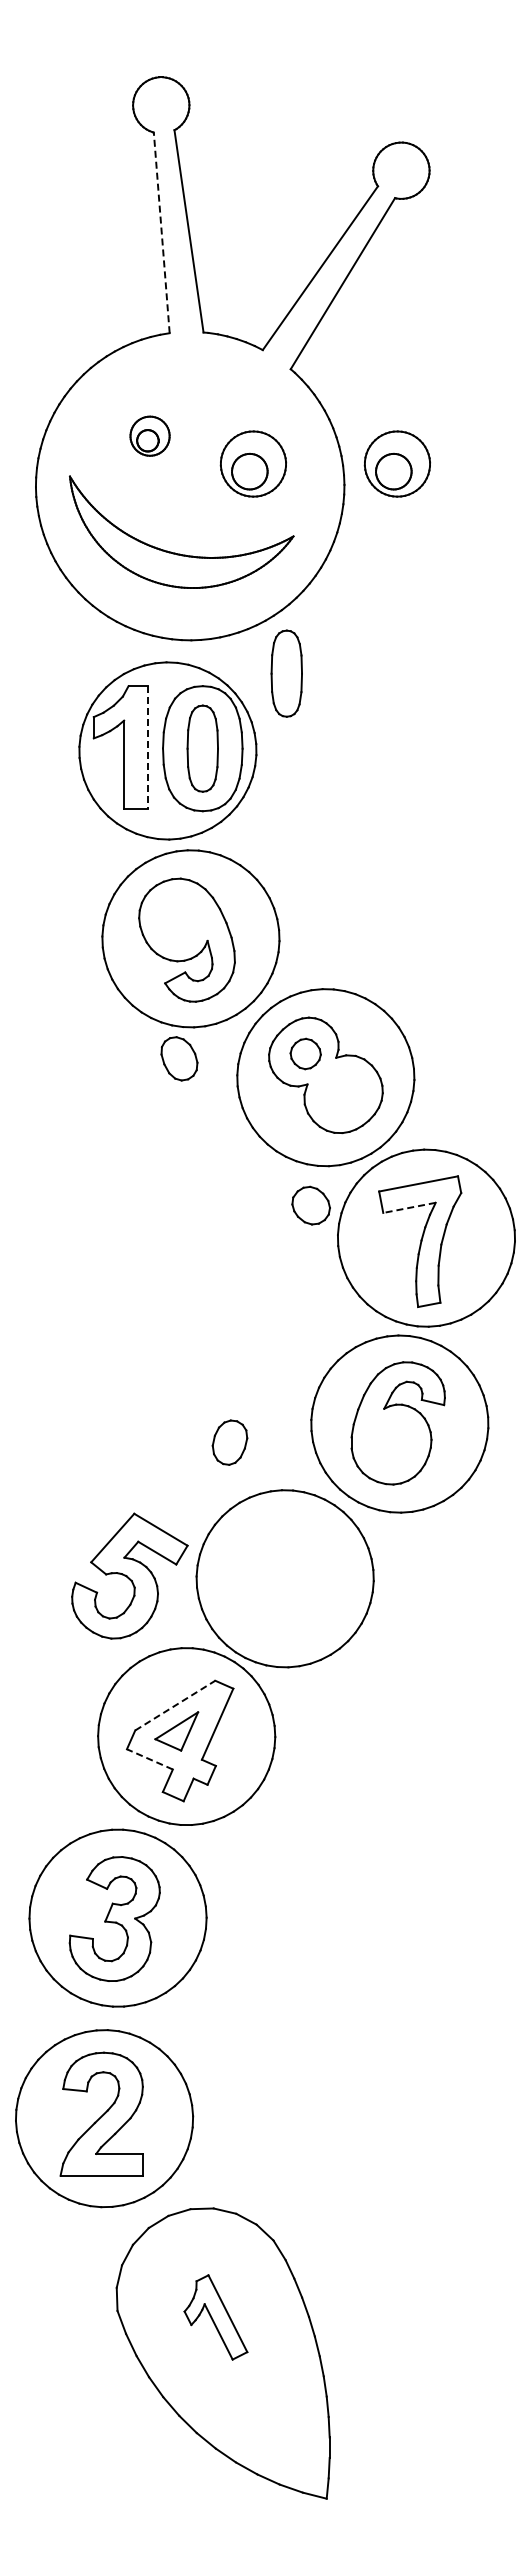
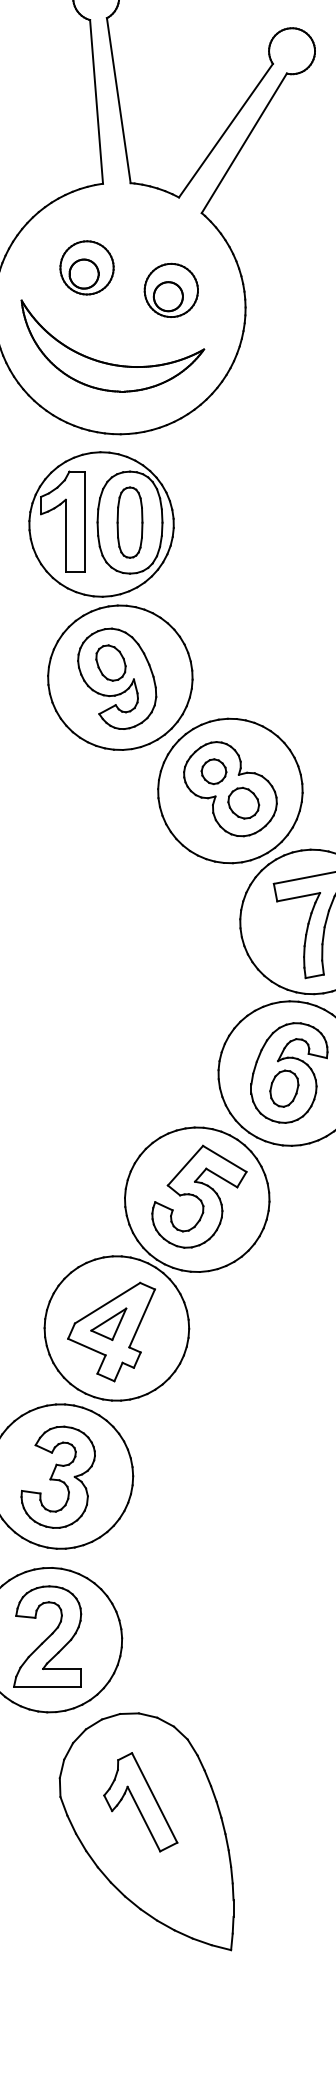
line: (161, 232) -> (96, 101), dashed -> solid
part: (149, 435) -> (86, 267), size x1.67
part: (396, 463) -> (288, 290), removed
part: (286, 673) -> (198, 461), removed
line: (147, 748) -> (84, 522), dashed -> solid
part: (179, 1058) -> (111, 662), moved
part: (310, 1205) -> (243, 803), moved
line: (409, 1207) -> (298, 896), dashed -> solid
part: (229, 1442) -> (283, 1088), moved
part: (129, 1575) -> (199, 1196), moved
line: (175, 1705) -> (107, 1303), dashed -> solid
line: (149, 1759) -> (86, 1347), dashed -> solid
part: (215, 2317) -> (140, 1802), size x1.43

